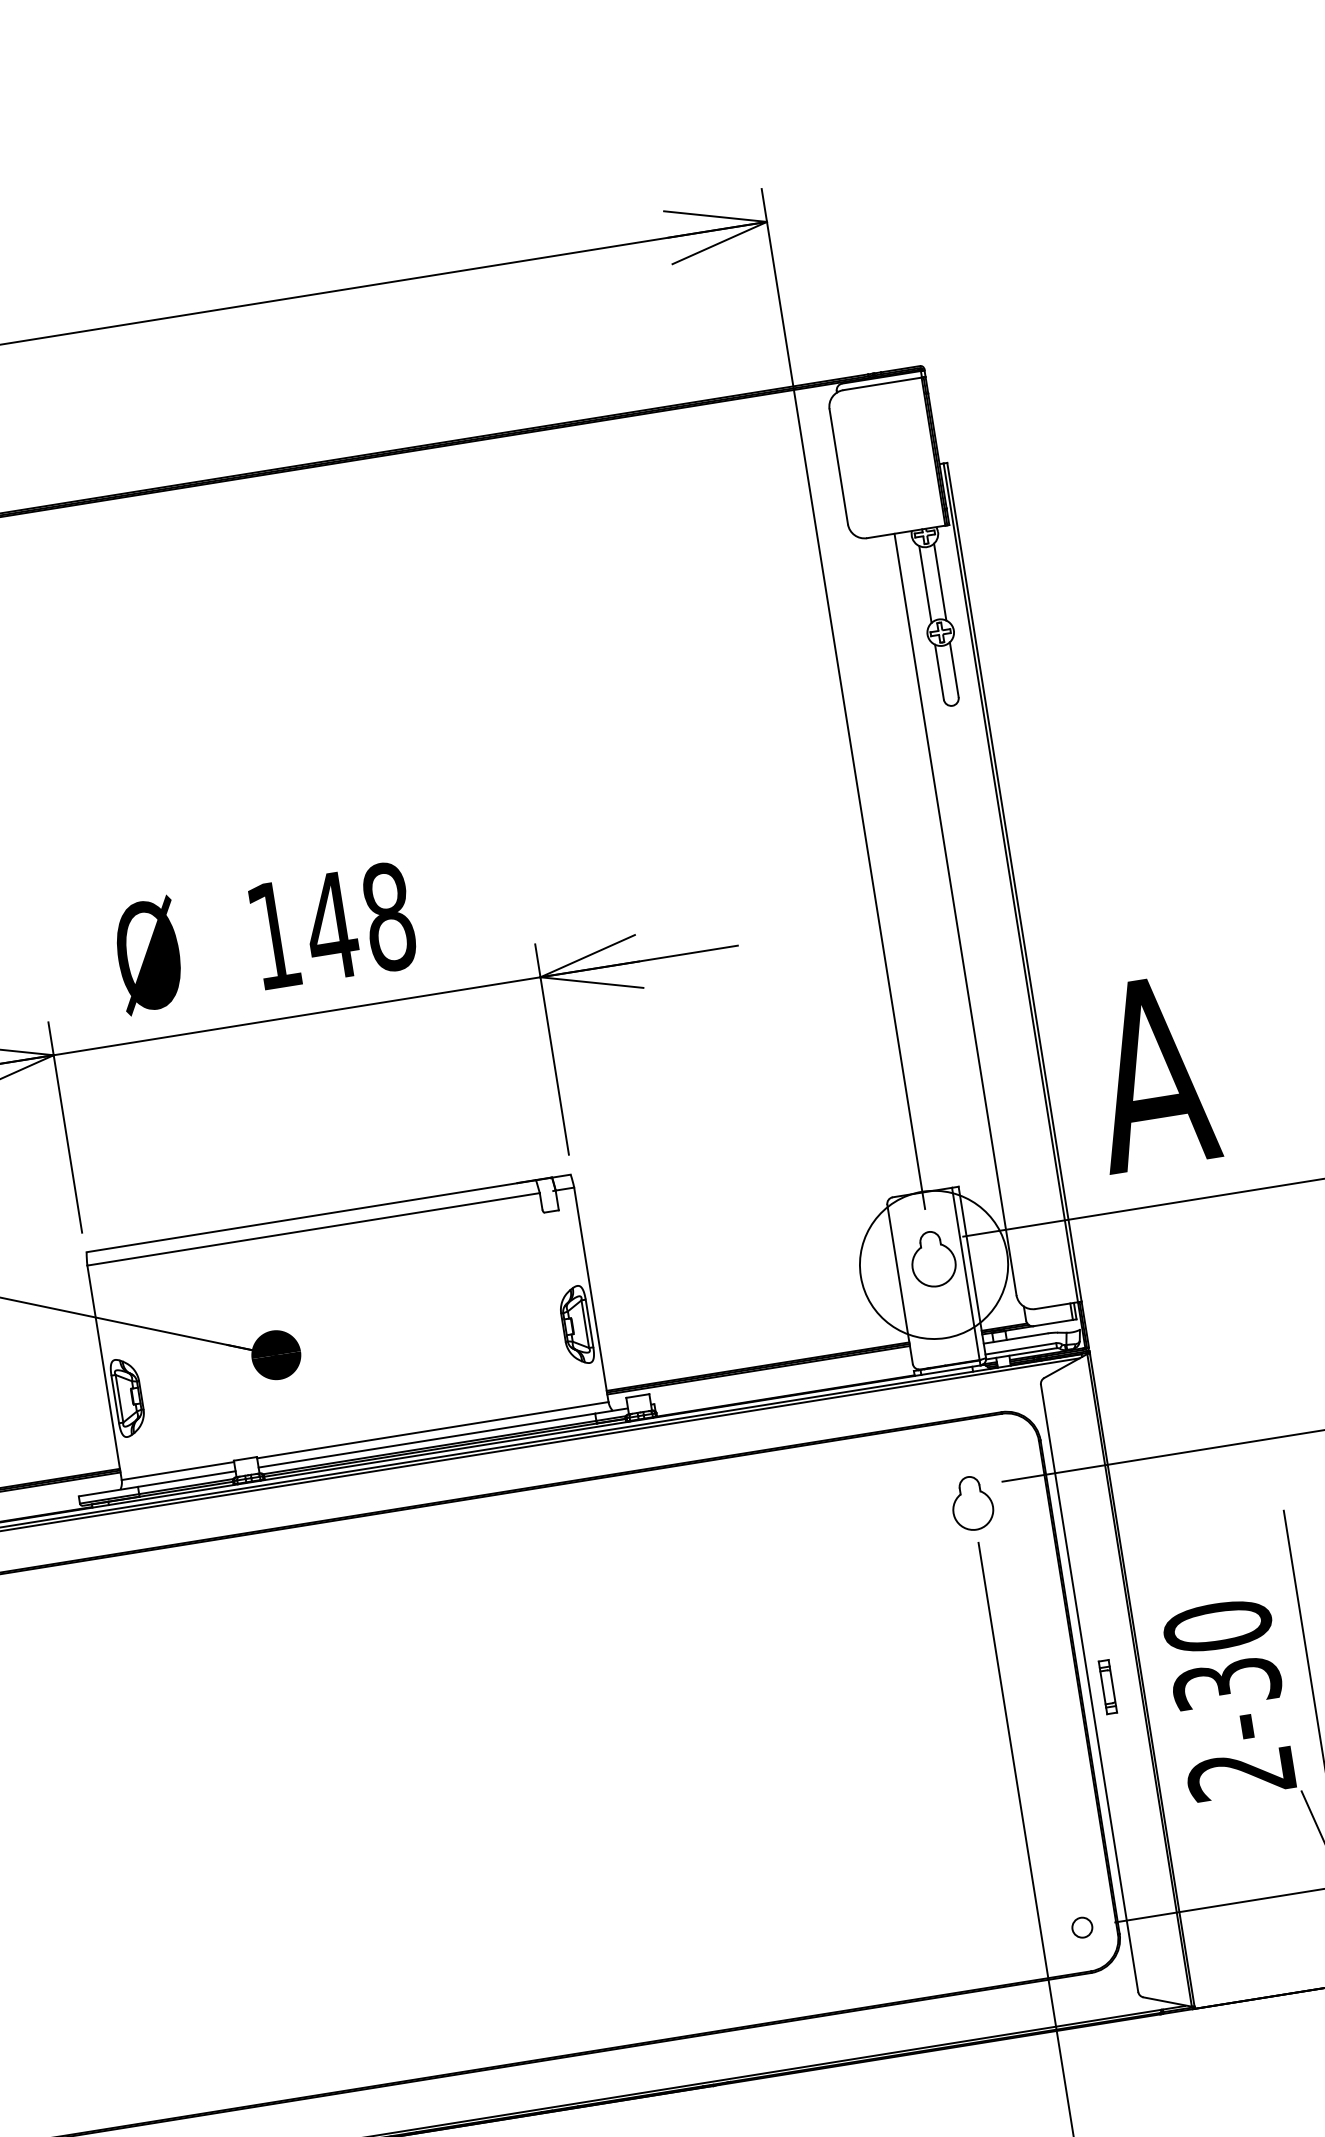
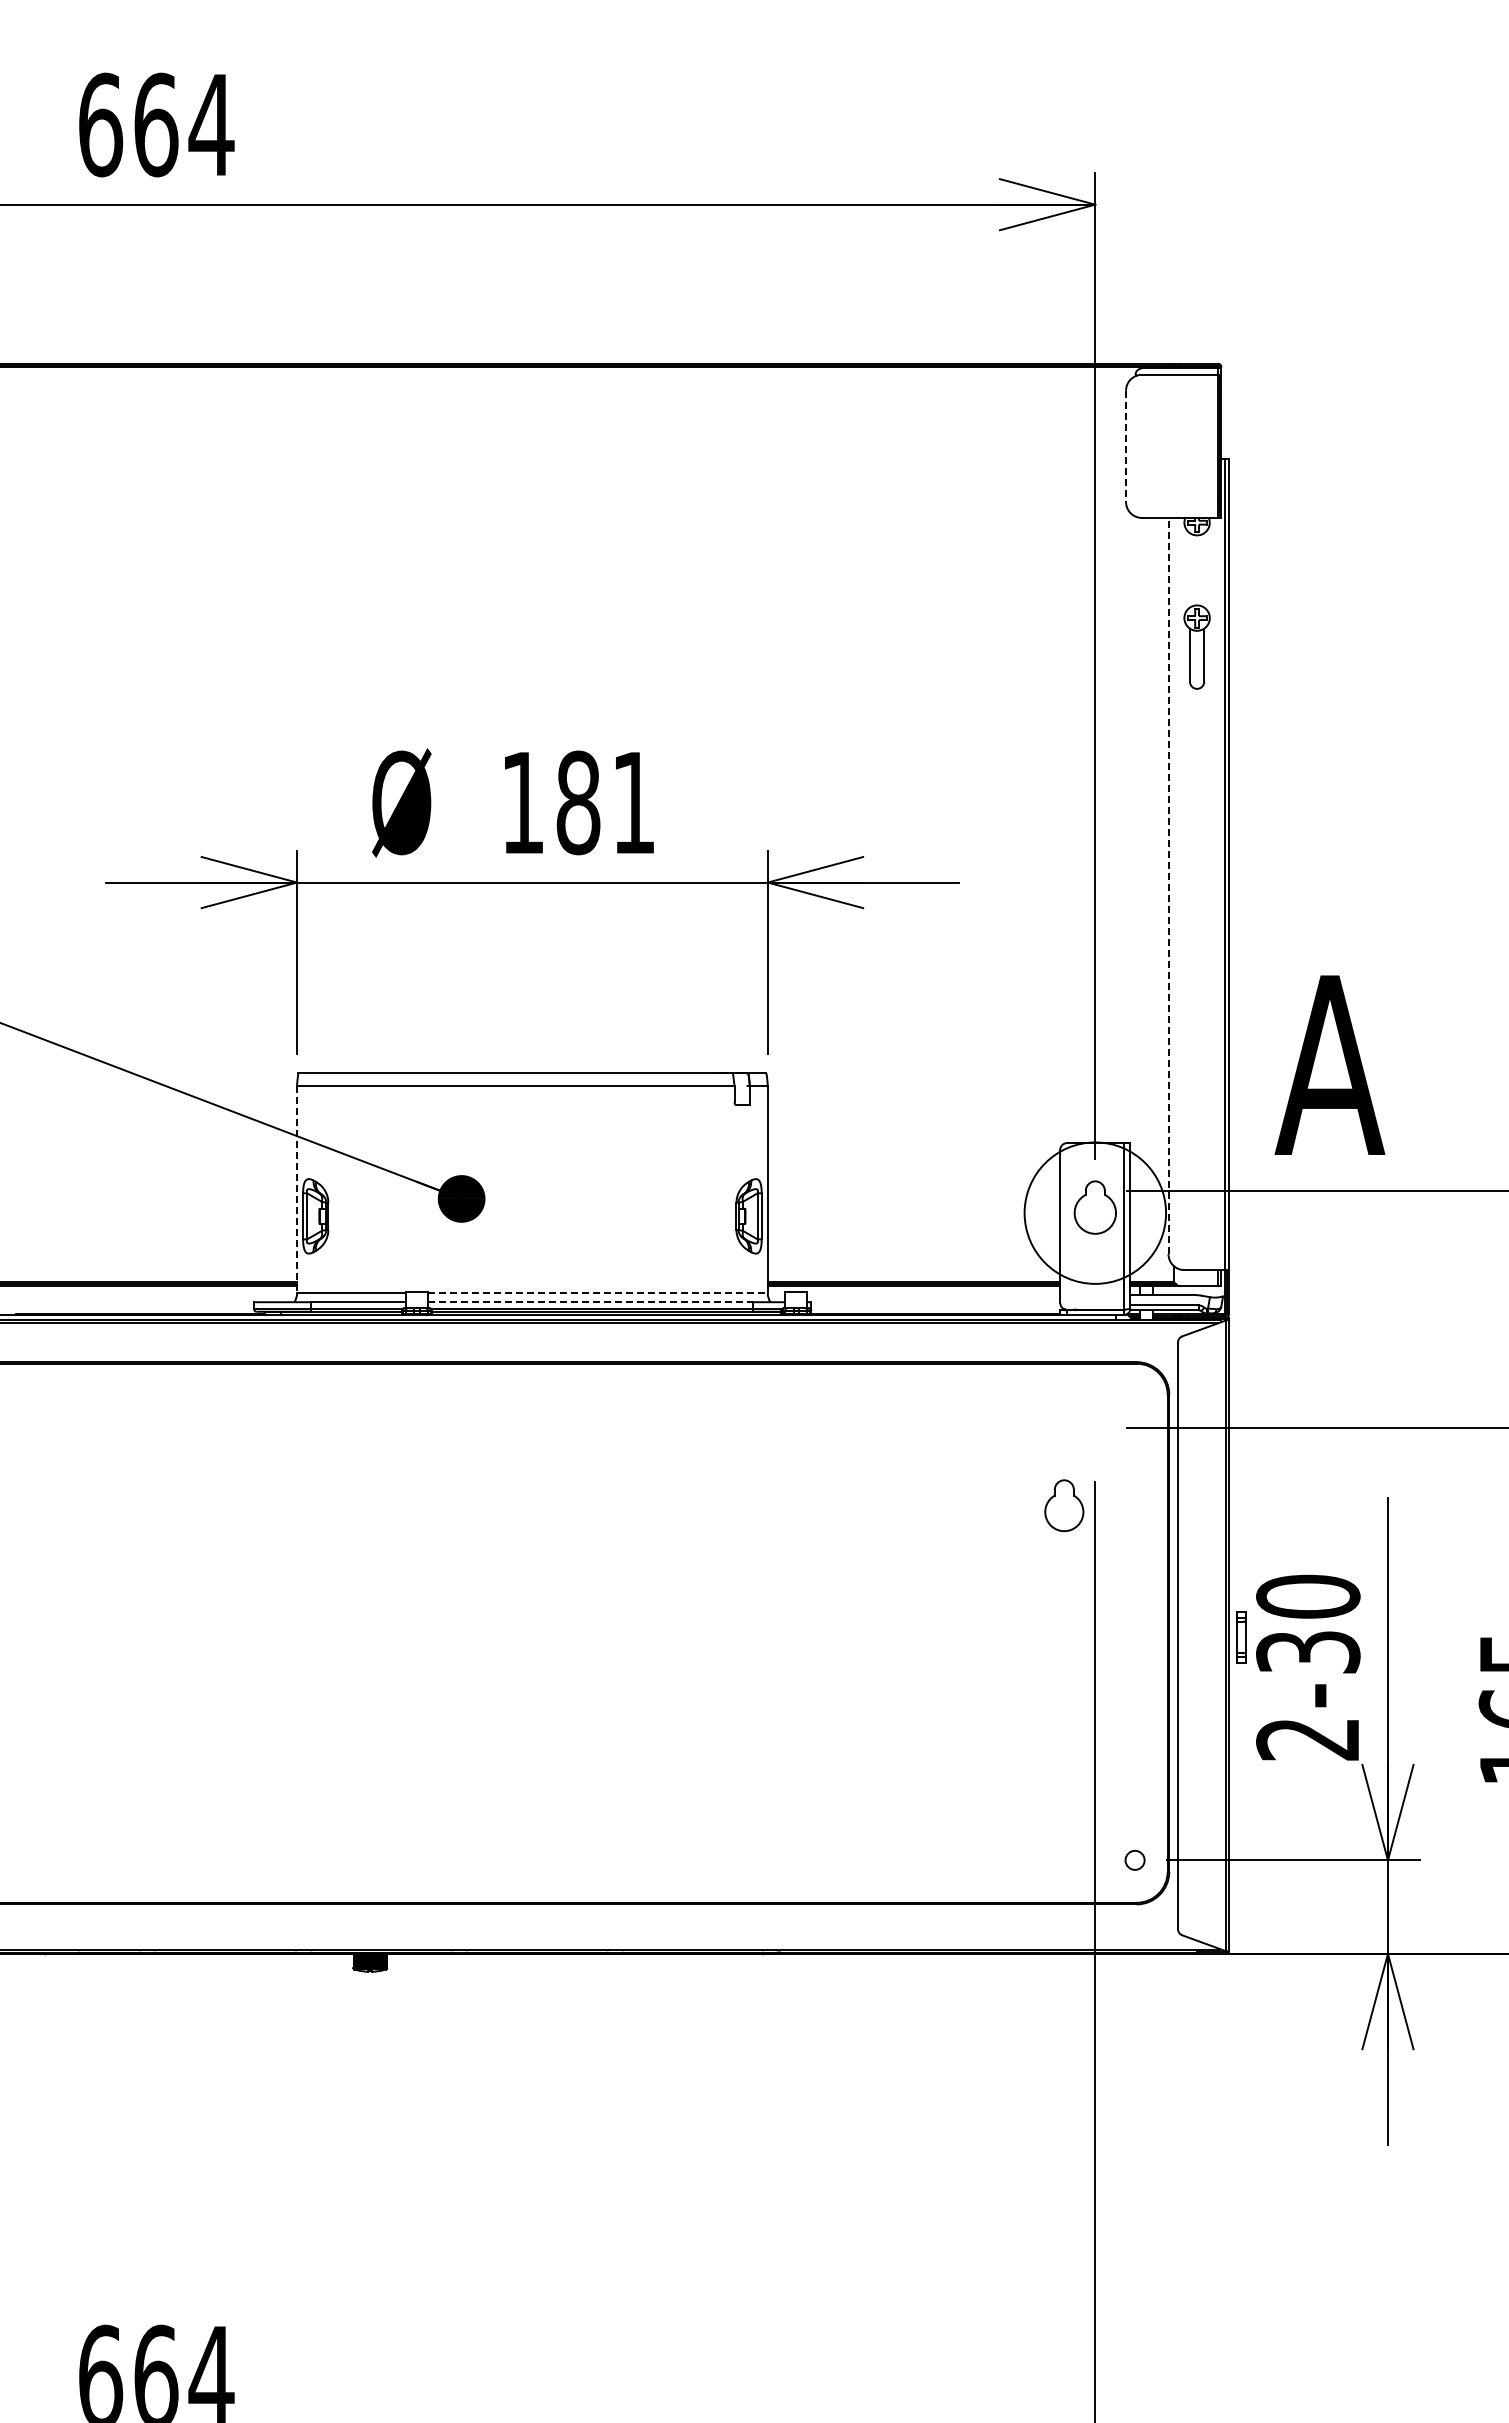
line: (839, 466) -> (1126, 446), solid -> dashed
line: (940, 582) -> (1204, 570), removed
line: (924, 584) -> (1189, 570), removed
line: (955, 913) -> (1168, 885), solid -> dashed
text: (359, 921) -> (605, 802), 148 -> 181
line: (104, 1372) -> (297, 1189), solid -> dashed
line: (432, 1430) -> (597, 1293), solid -> dashed
line: (426, 1440) -> (590, 1302), solid -> dashed
part: (972, 1503) -> (1064, 1505), moved
part: (1107, 1687) -> (1241, 1637), moved

